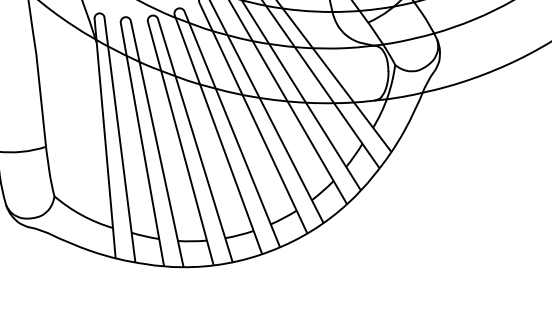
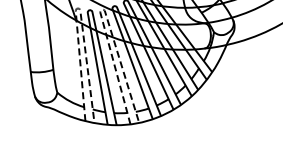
line: (100, 13) -> (78, 8), solid -> dashed
line: (150, 15) -> (101, 9), solid -> dashed

